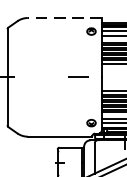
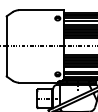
line: (63, 18) -> (40, 10), dashed -> solid

